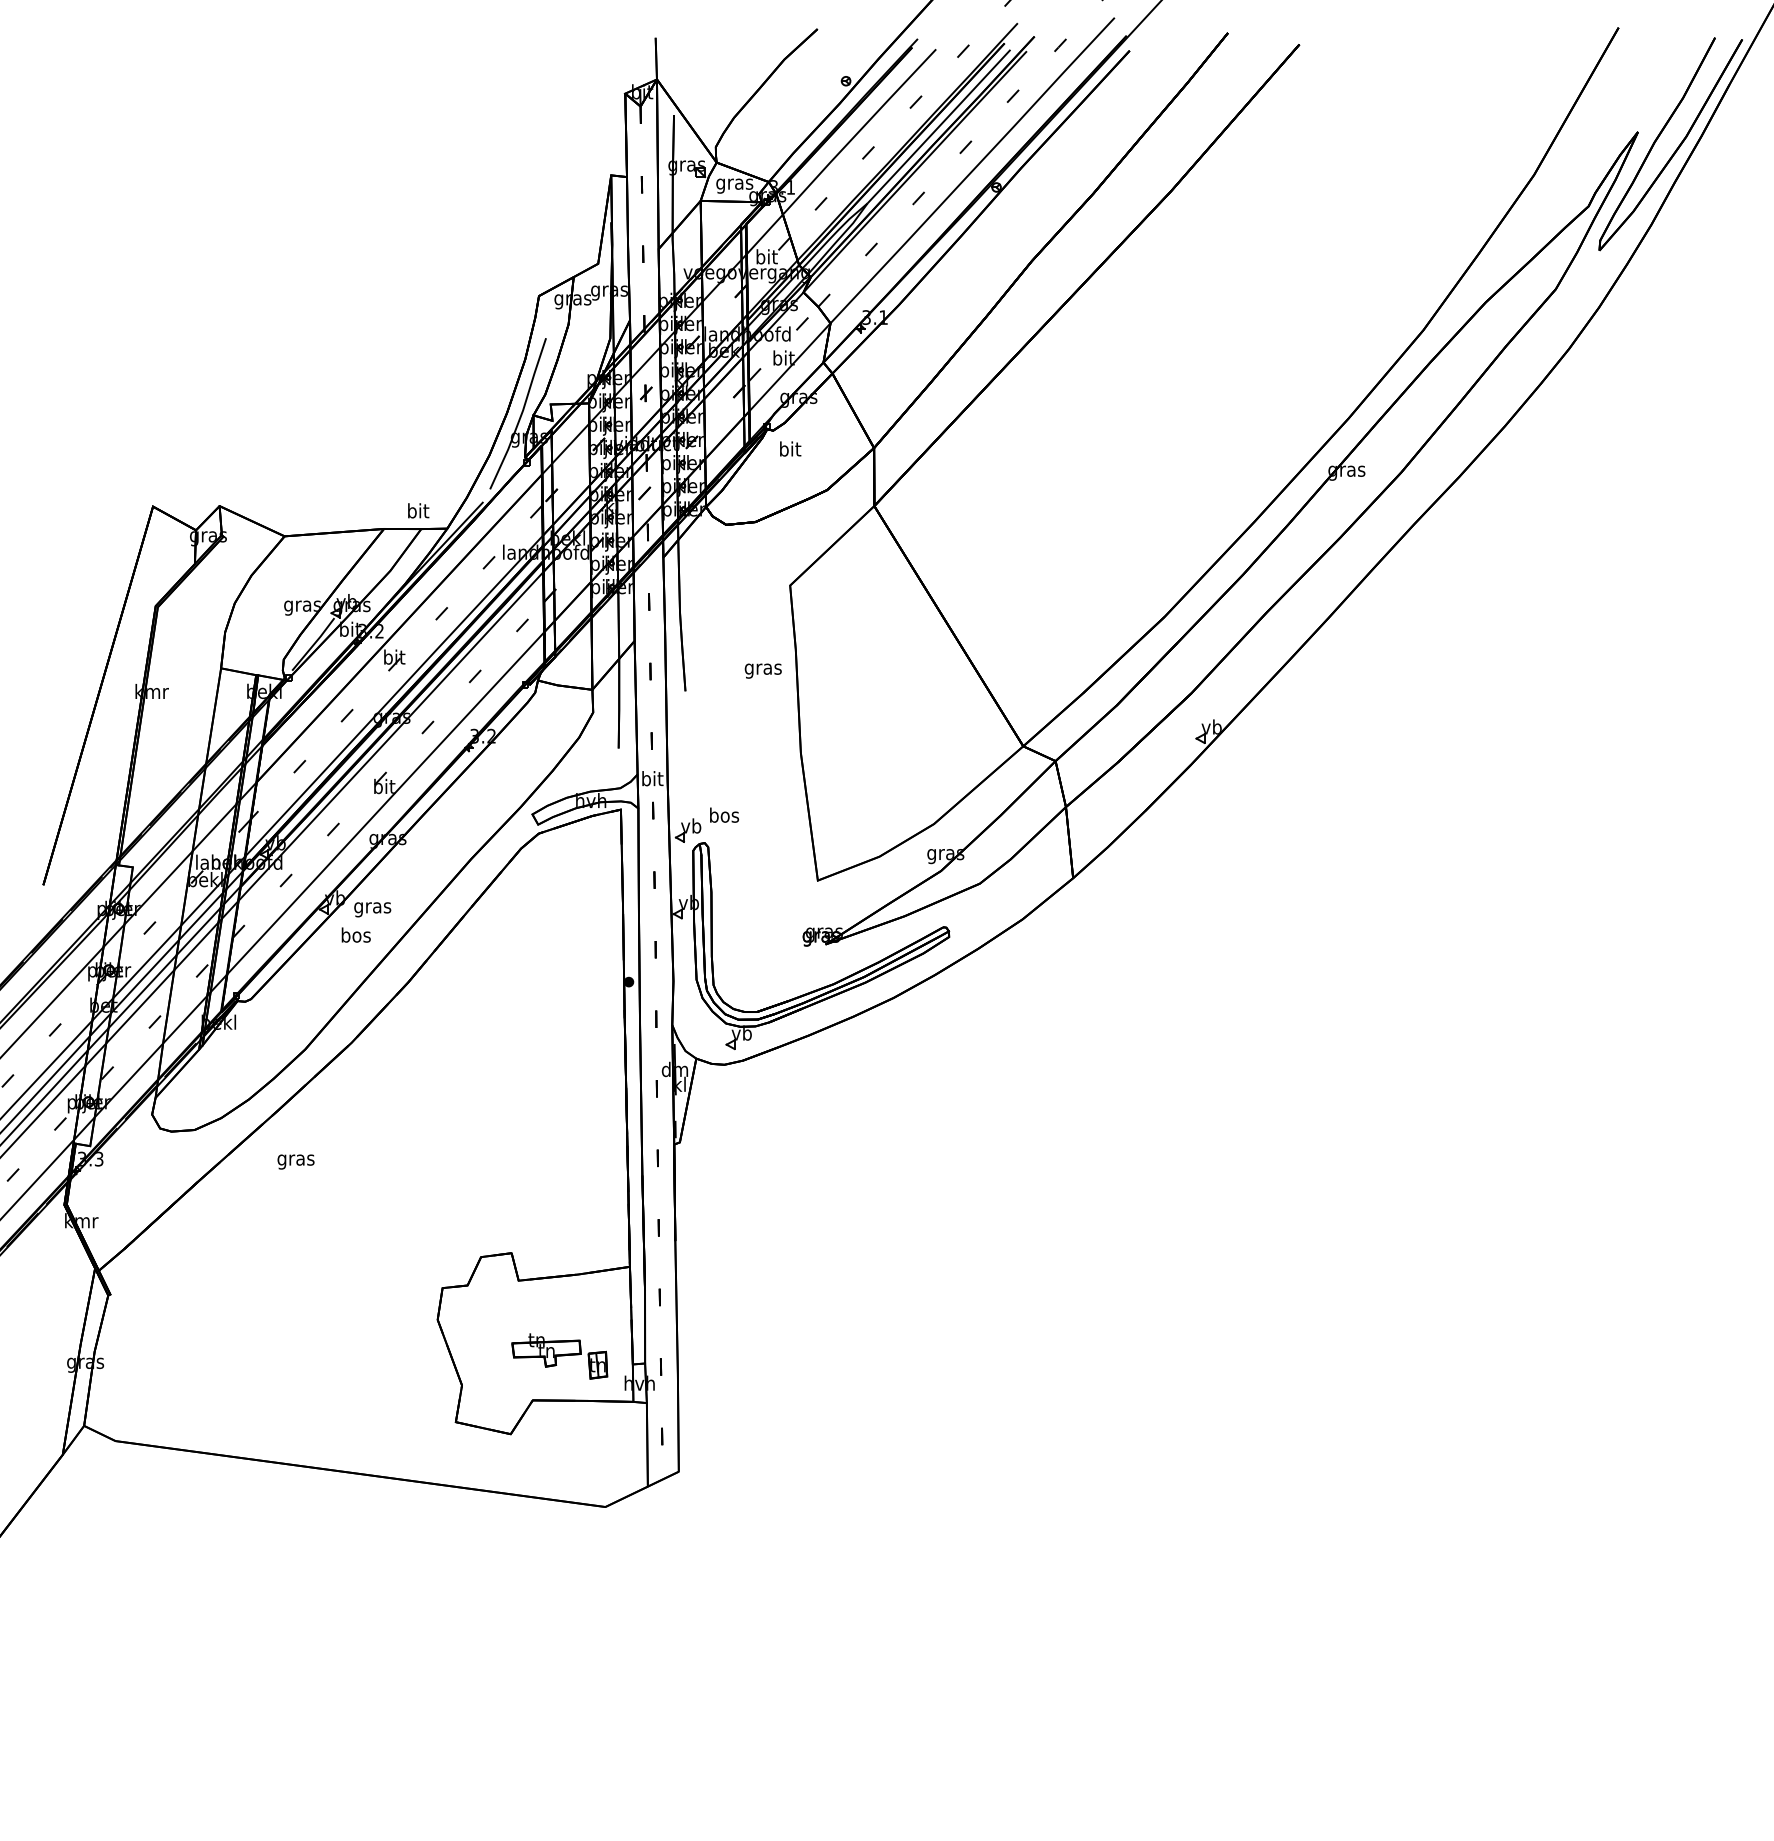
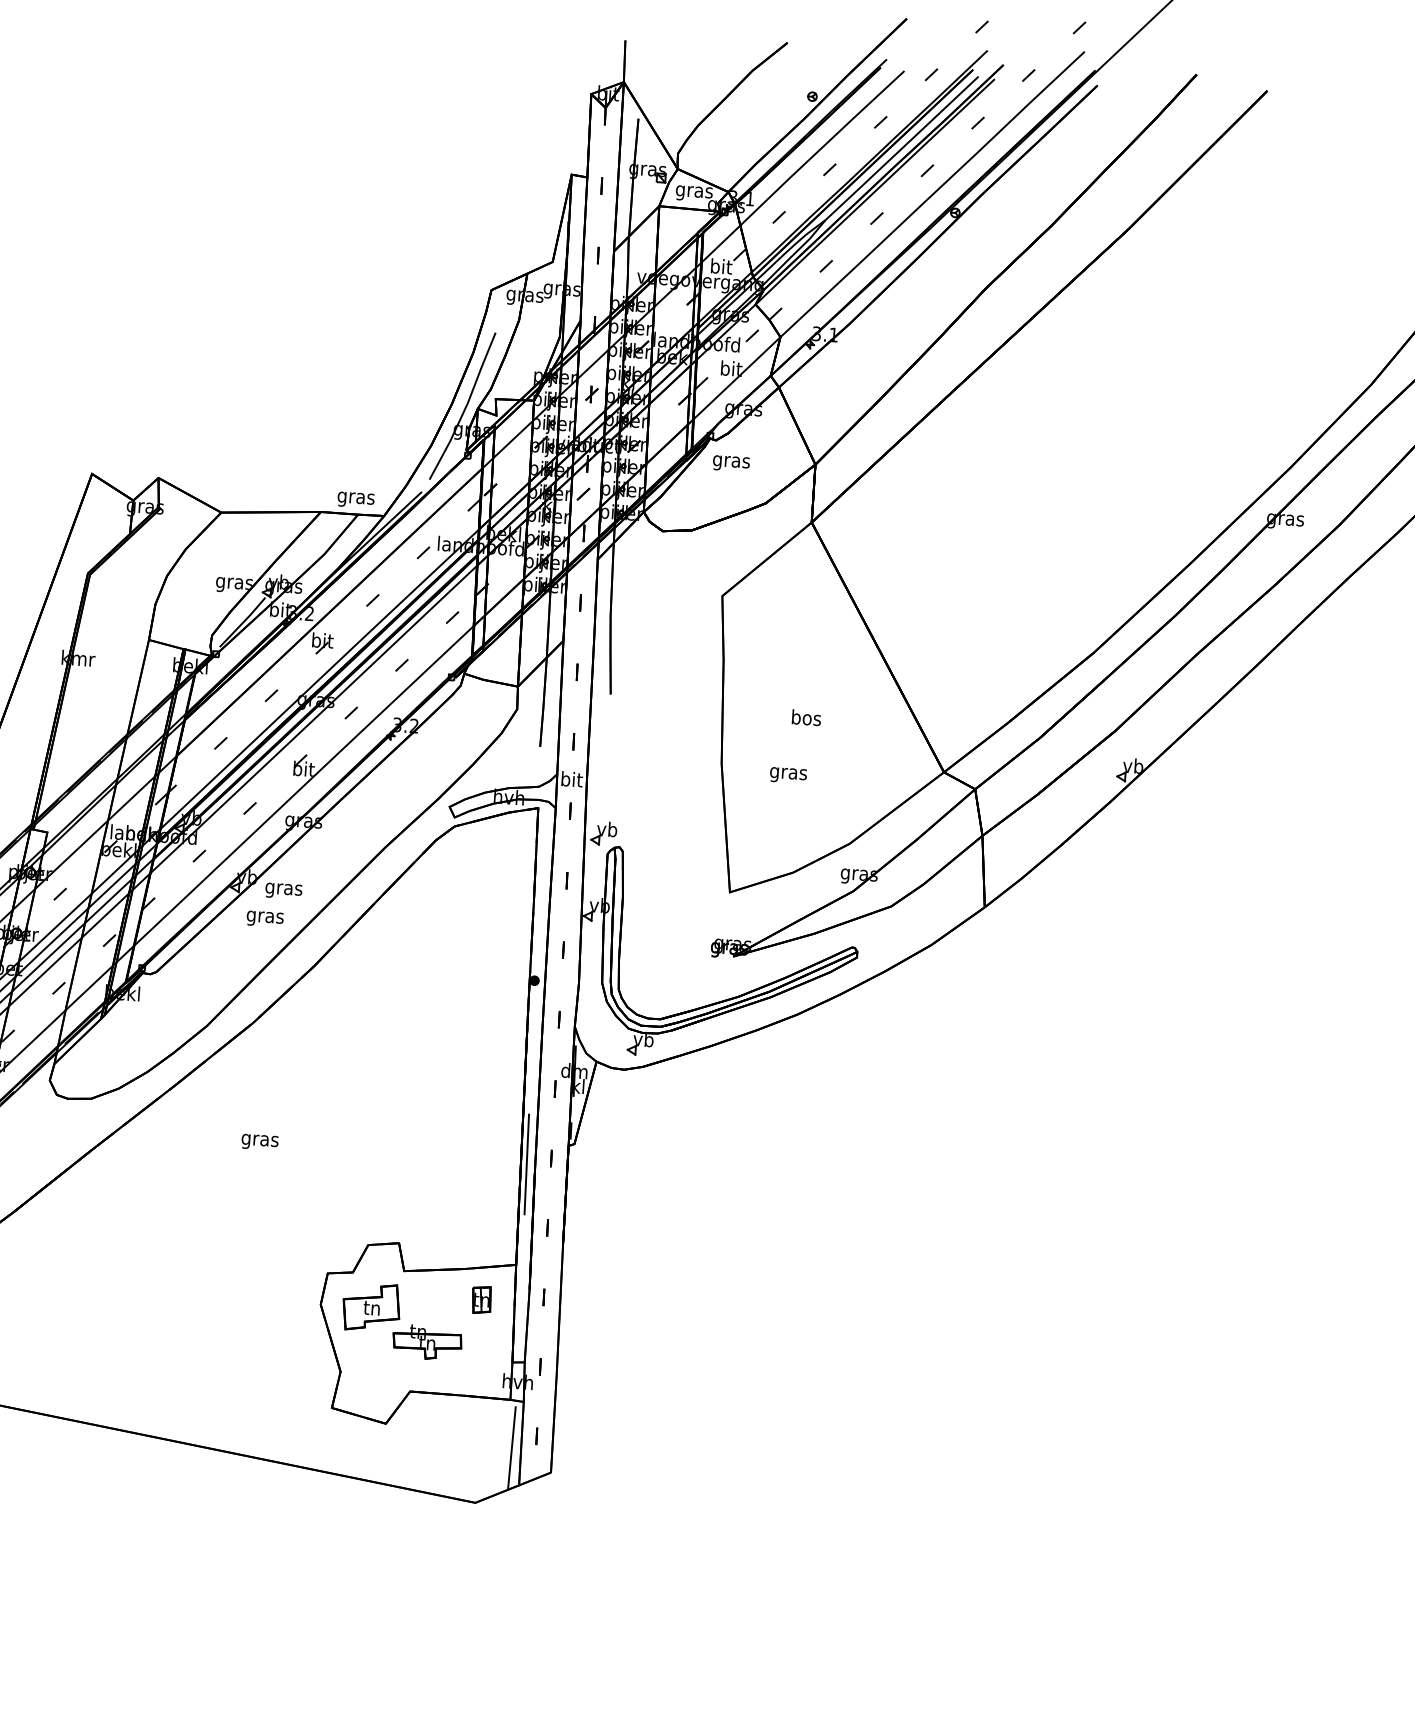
text: (789, 450) -> (730, 461), bit -> gras
text: (417, 512) -> (355, 497), bit -> gras
text: (762, 670) -> (787, 774), moved
text: (724, 814) -> (806, 717), moved
text: (355, 936) -> (264, 916), bos -> gras
text: (295, 1161) -> (259, 1141), moved
line: (633, 1165) -> (526, 1164), added
part: (488, 1318) -> (371, 1306), added
part: (597, 1364) -> (481, 1299), moved
line: (638, 1449) -> (512, 1447), added

